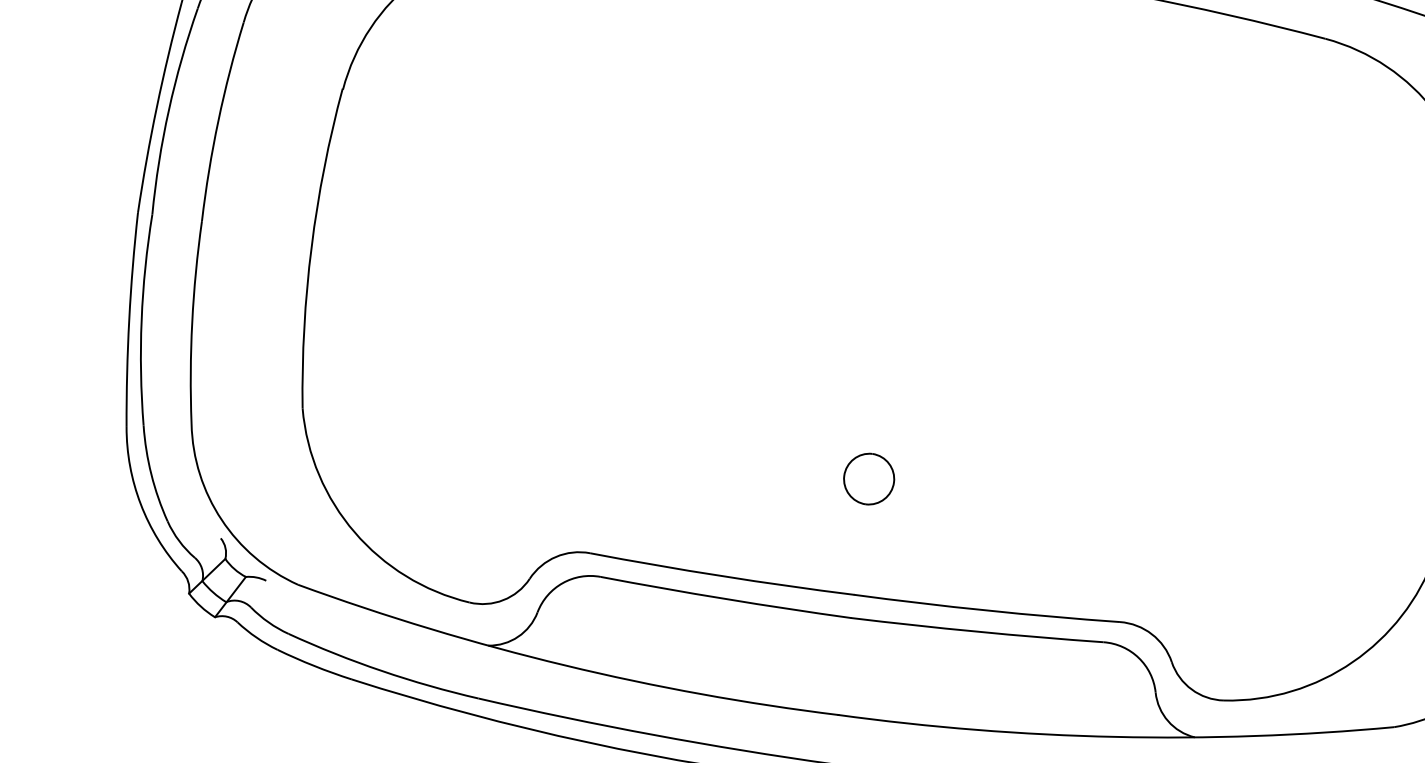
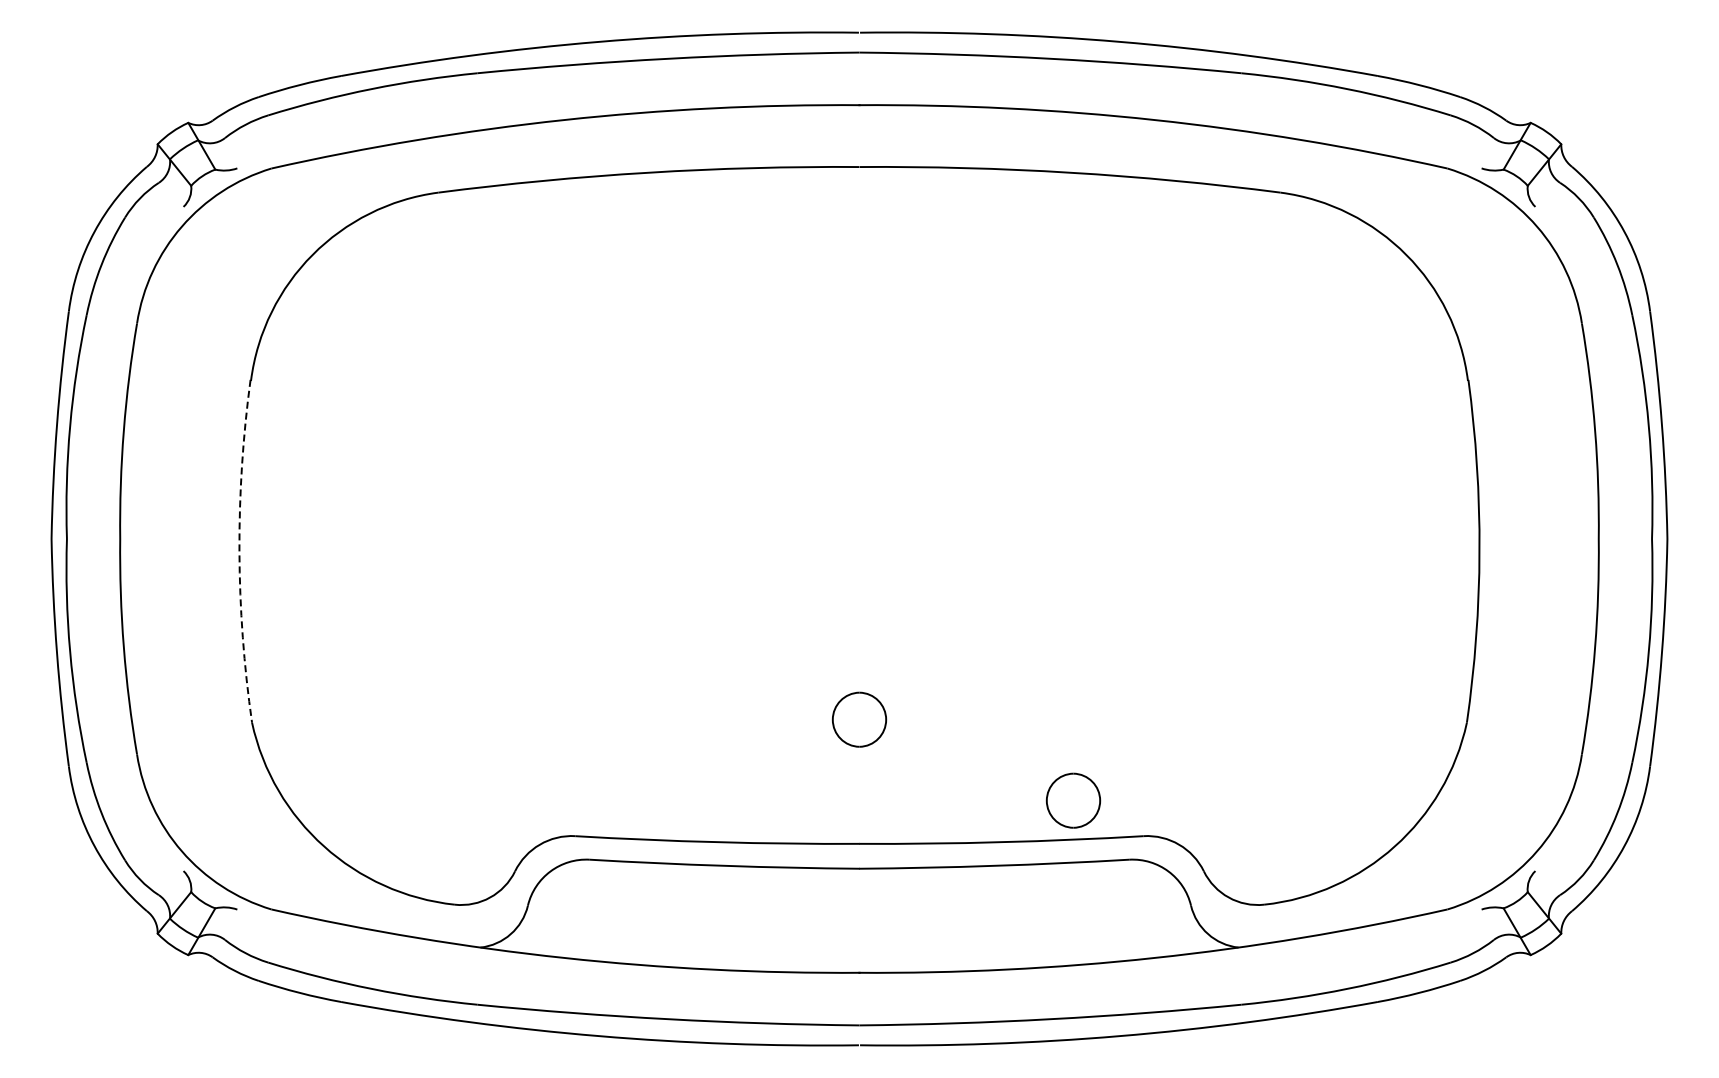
arc: (311, 247) -> (239, 551), solid -> dashed
part: (1058, 580) -> (1073, 800), added

